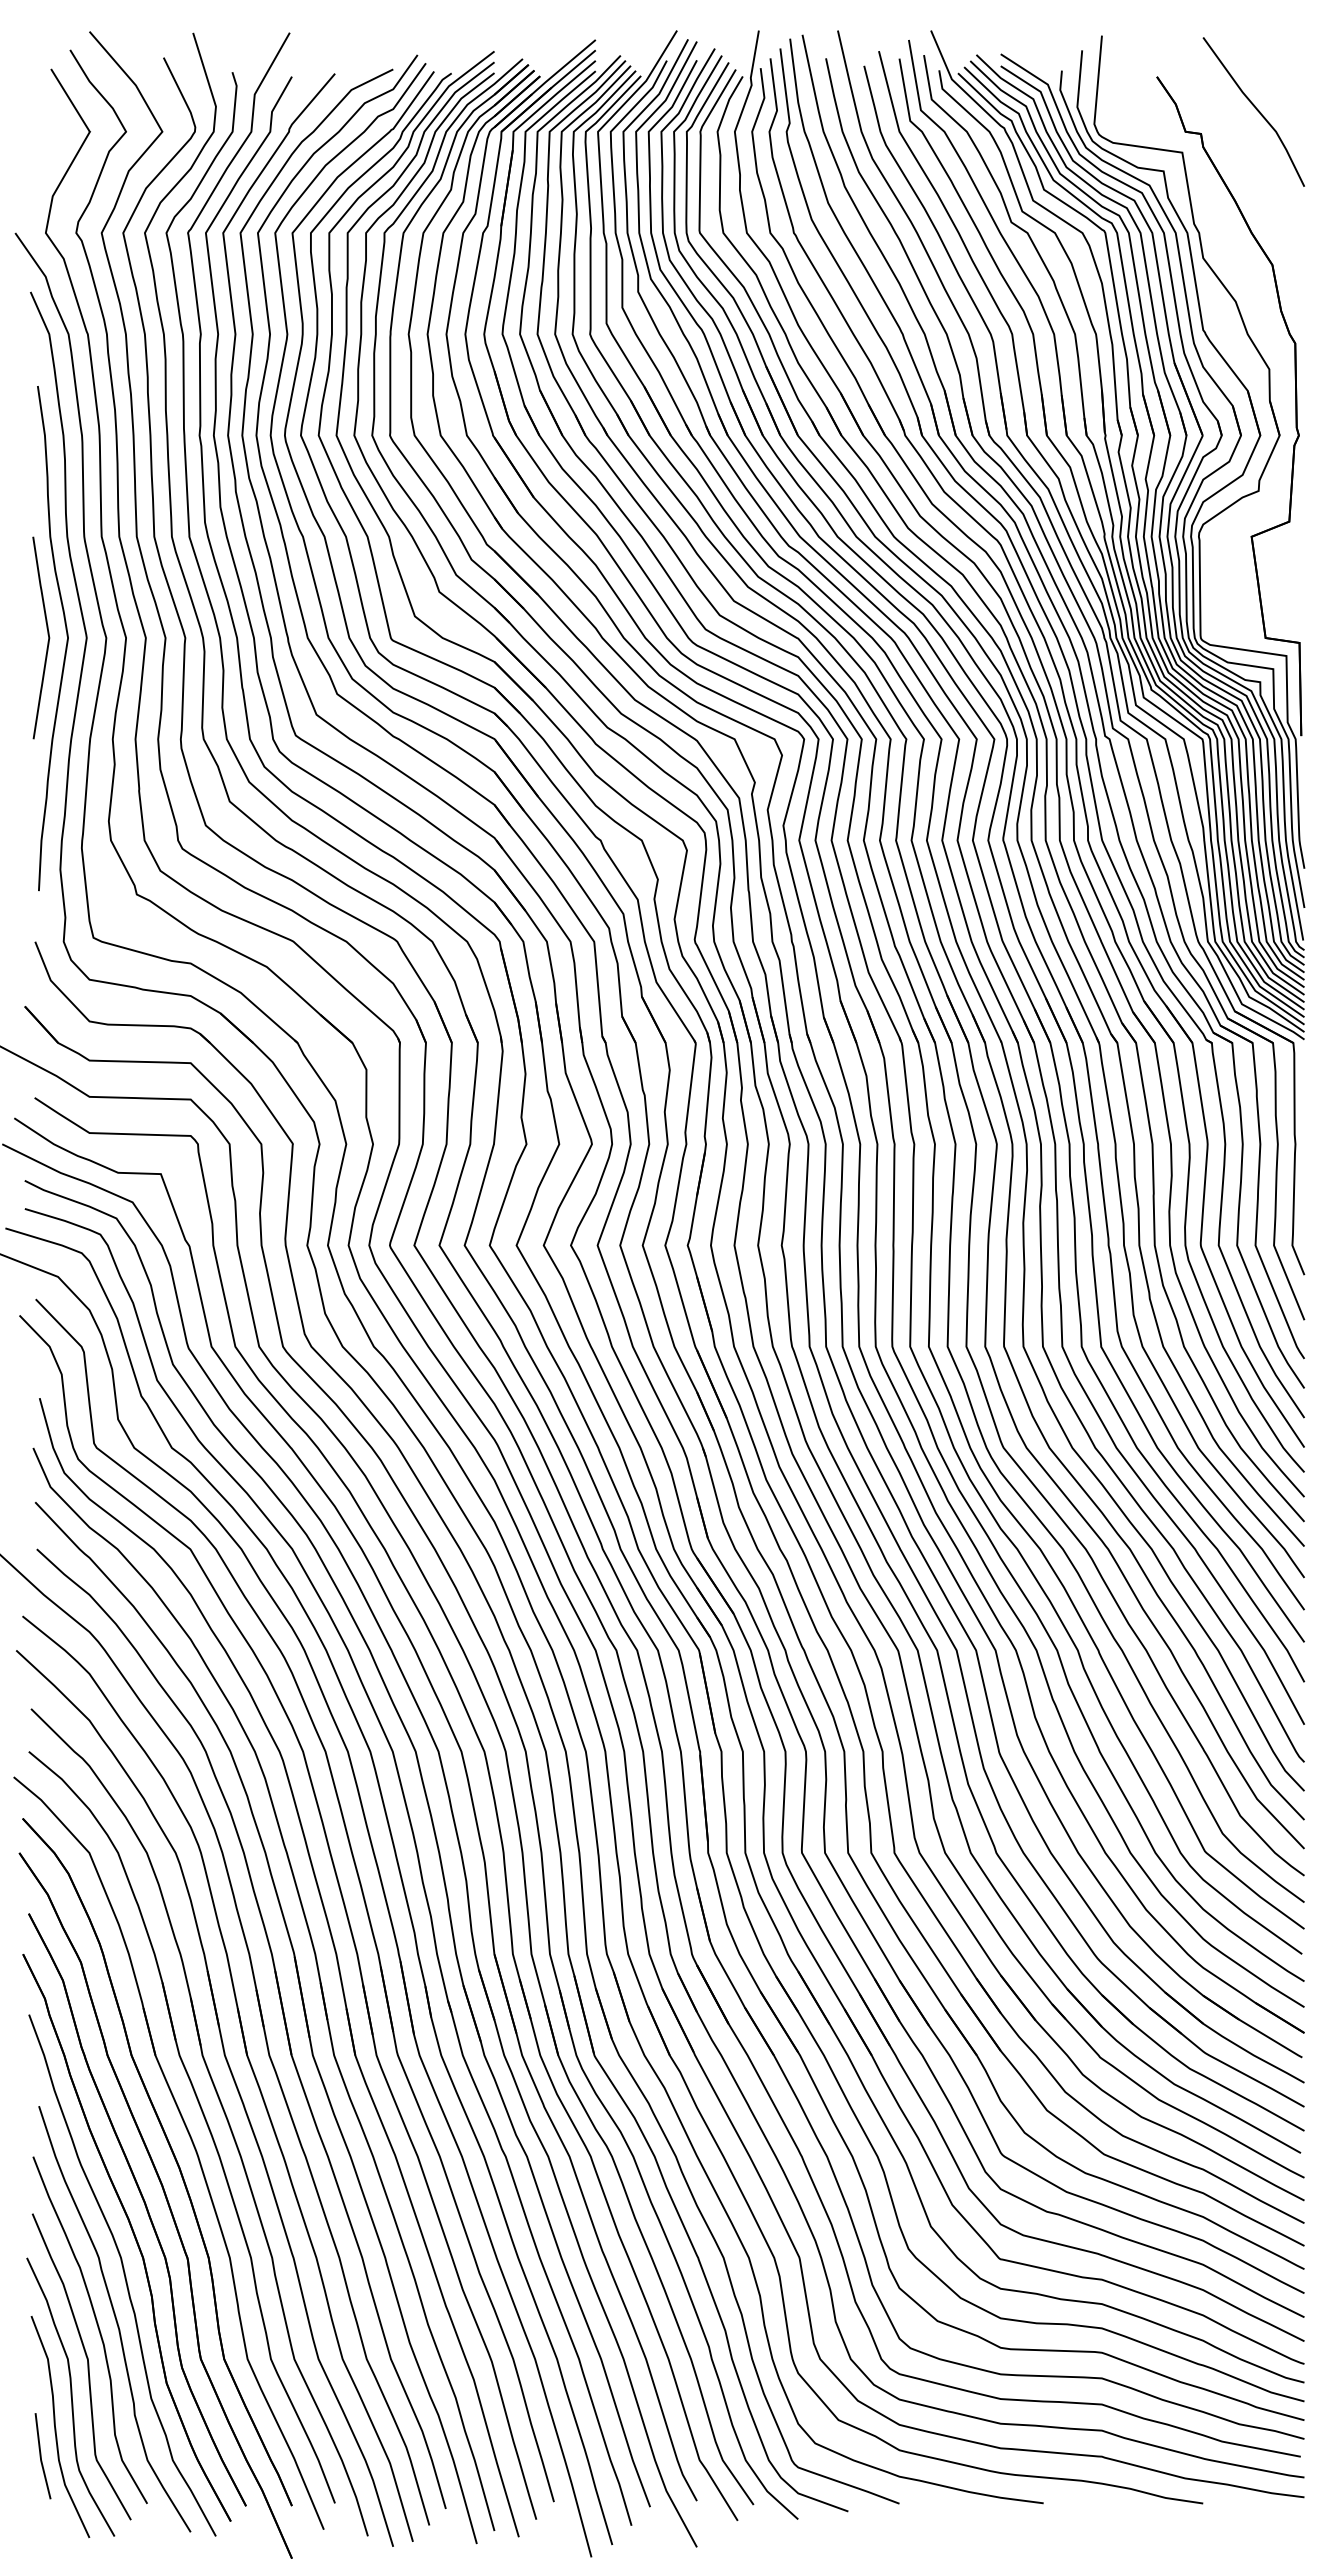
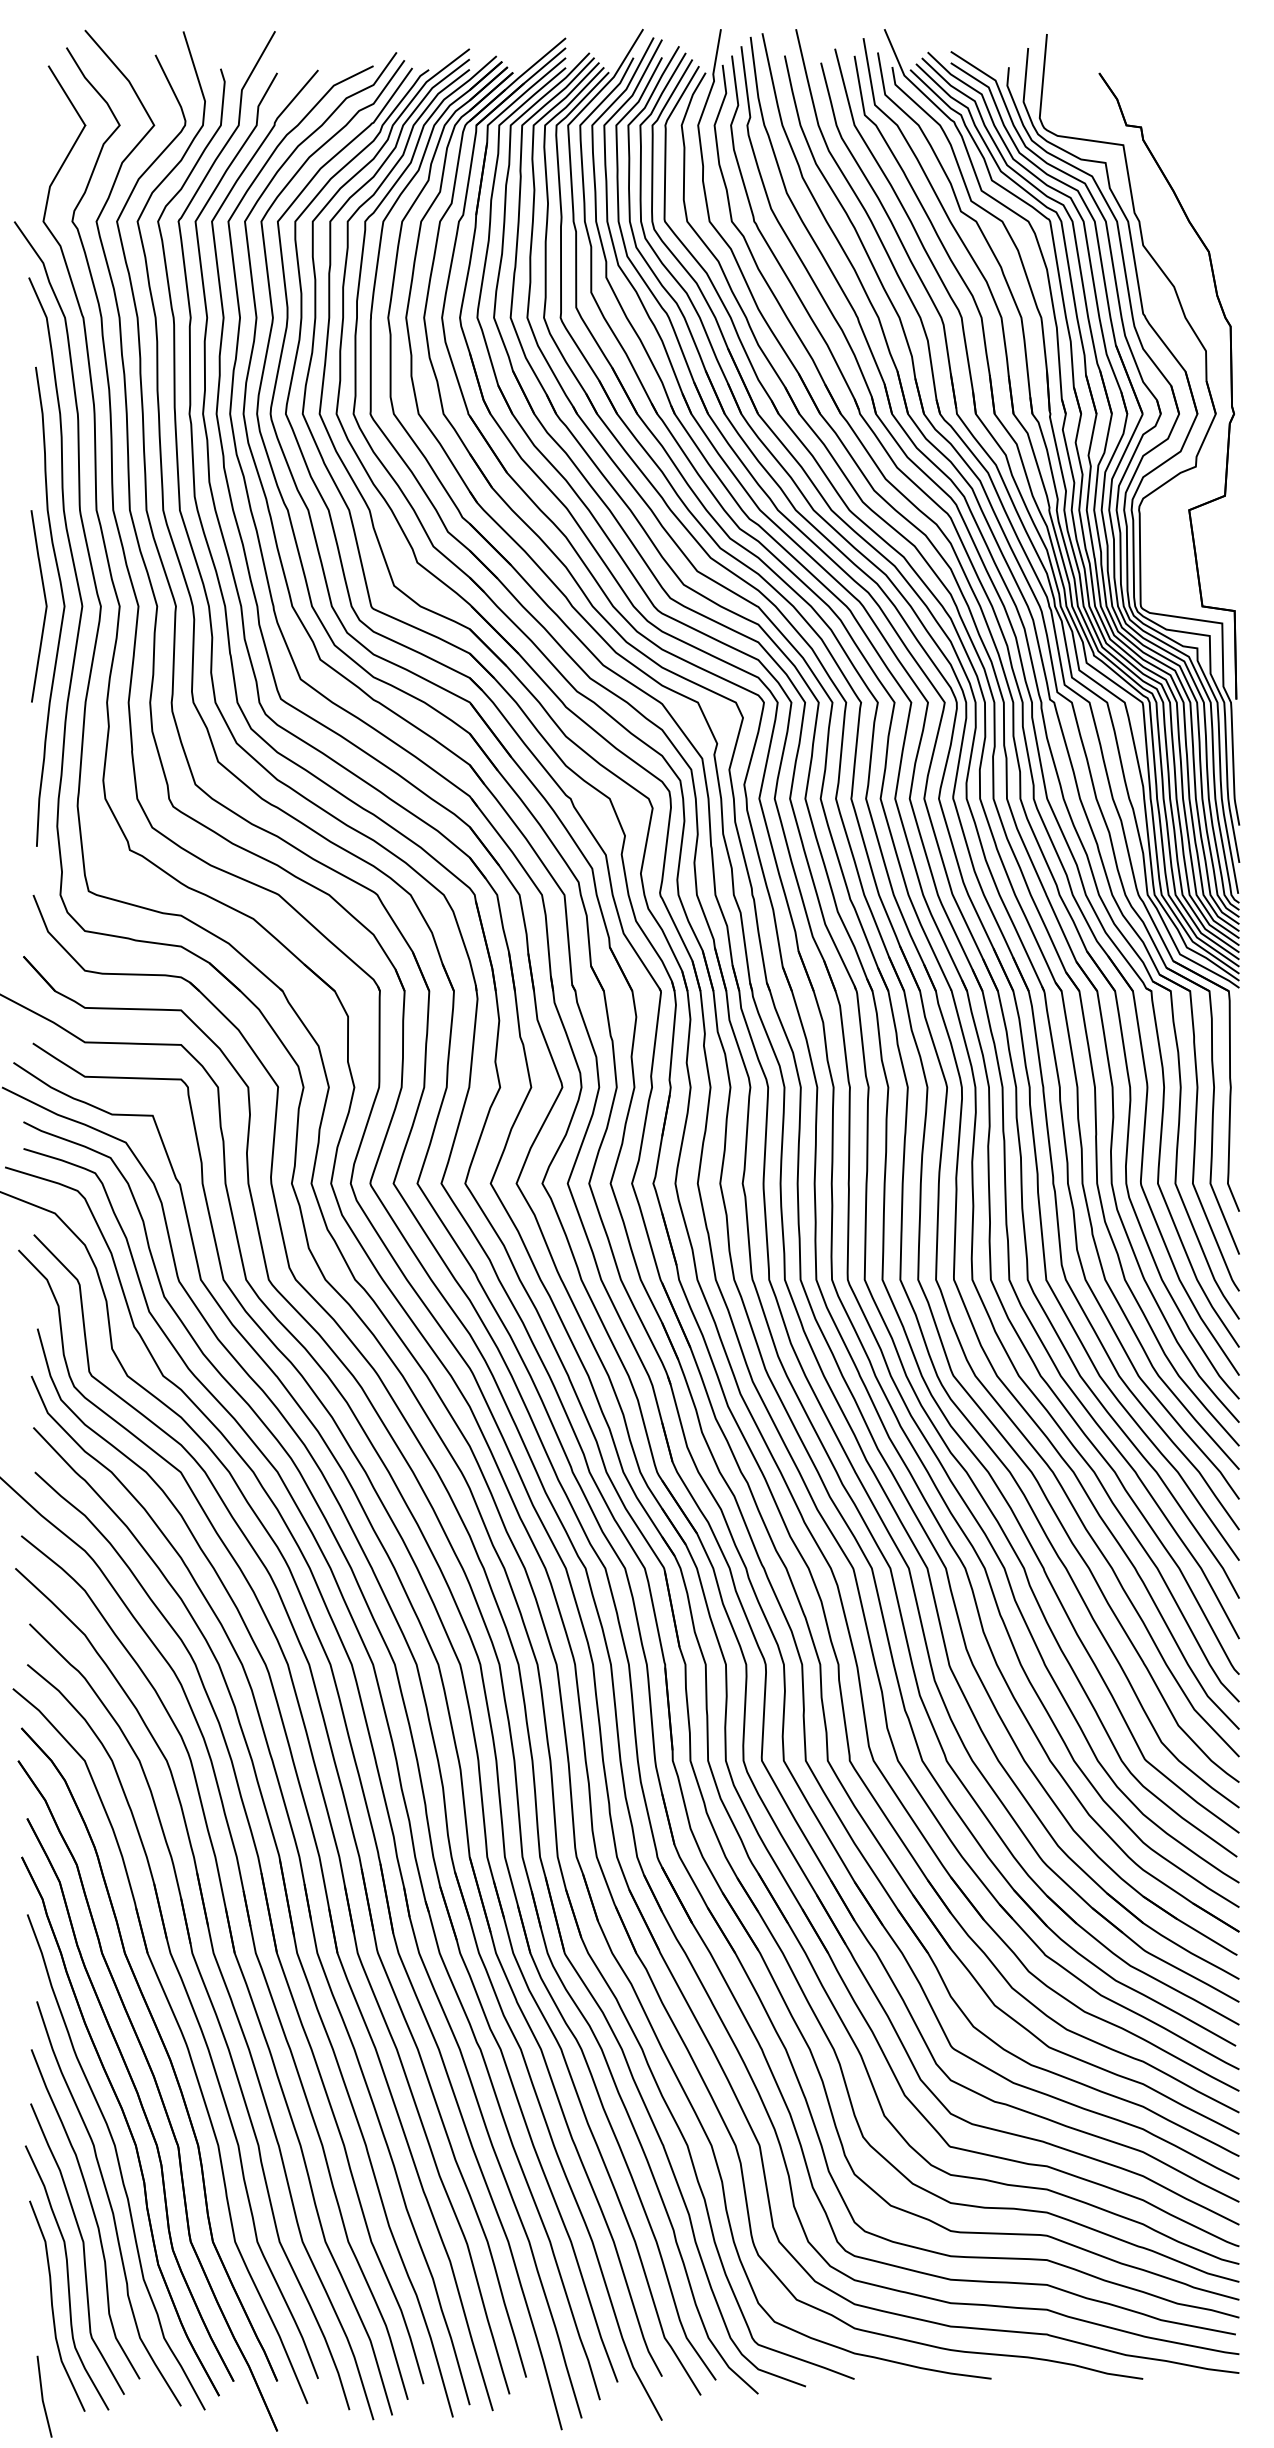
line: (1255, 109) -> (1192, 104), removed
line: (41, 2456) -> (43, 2397), moved

